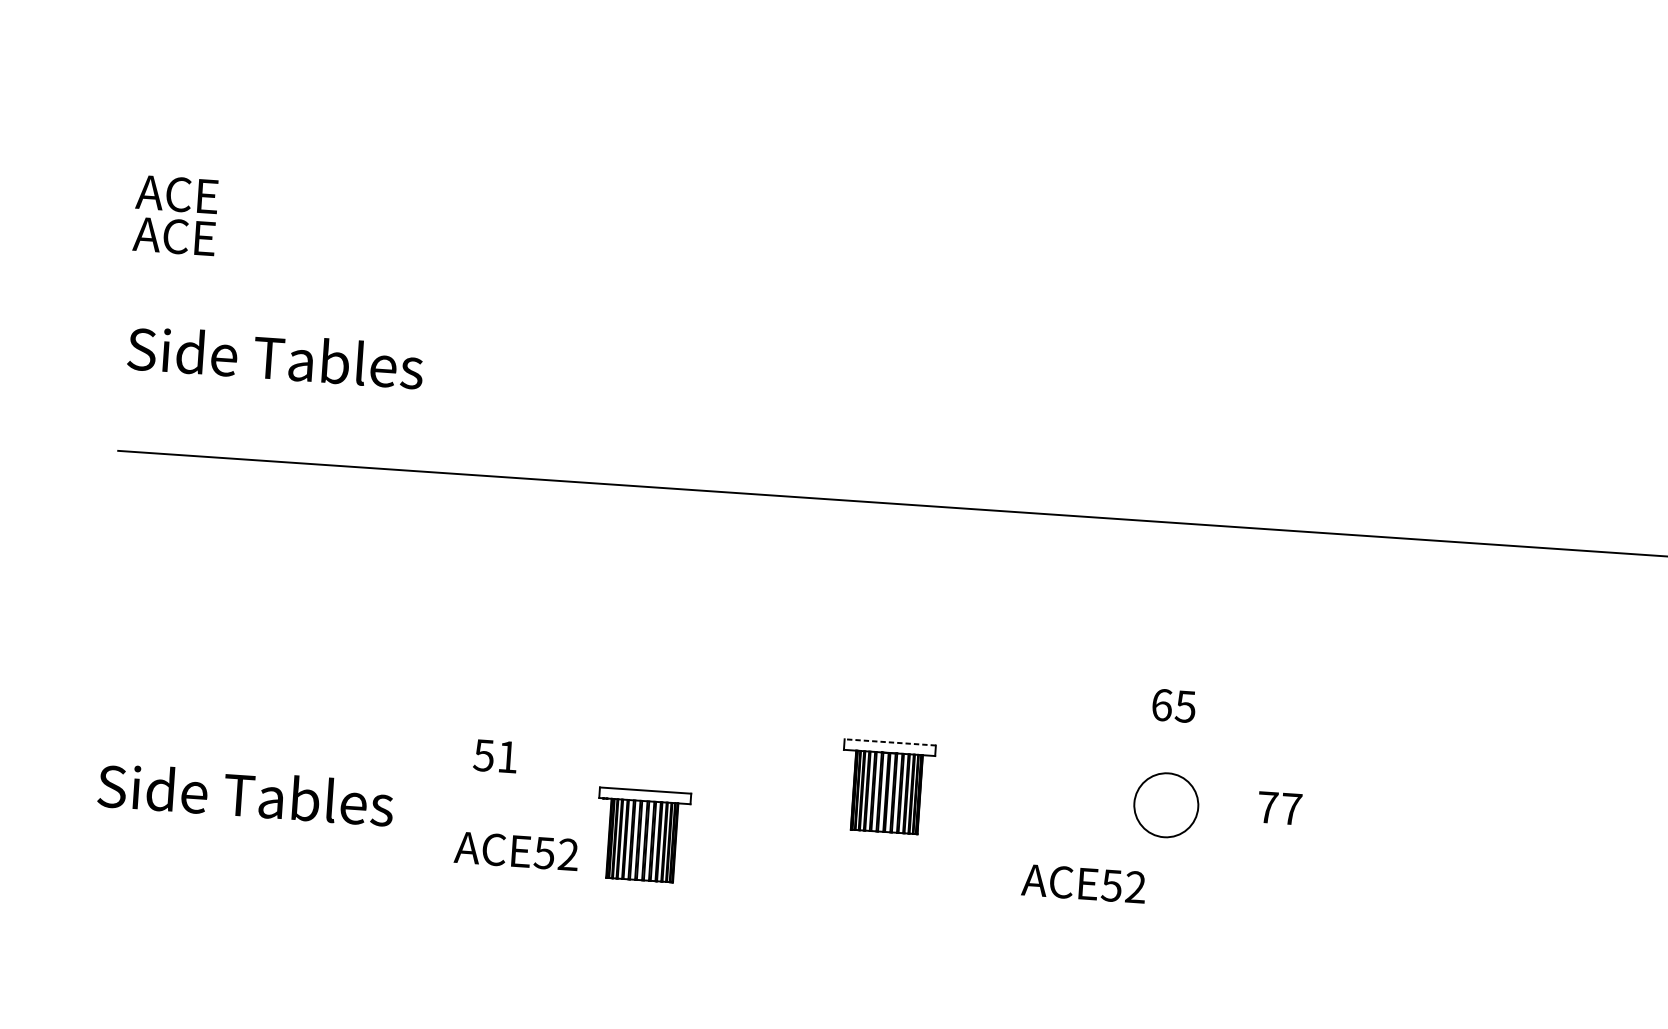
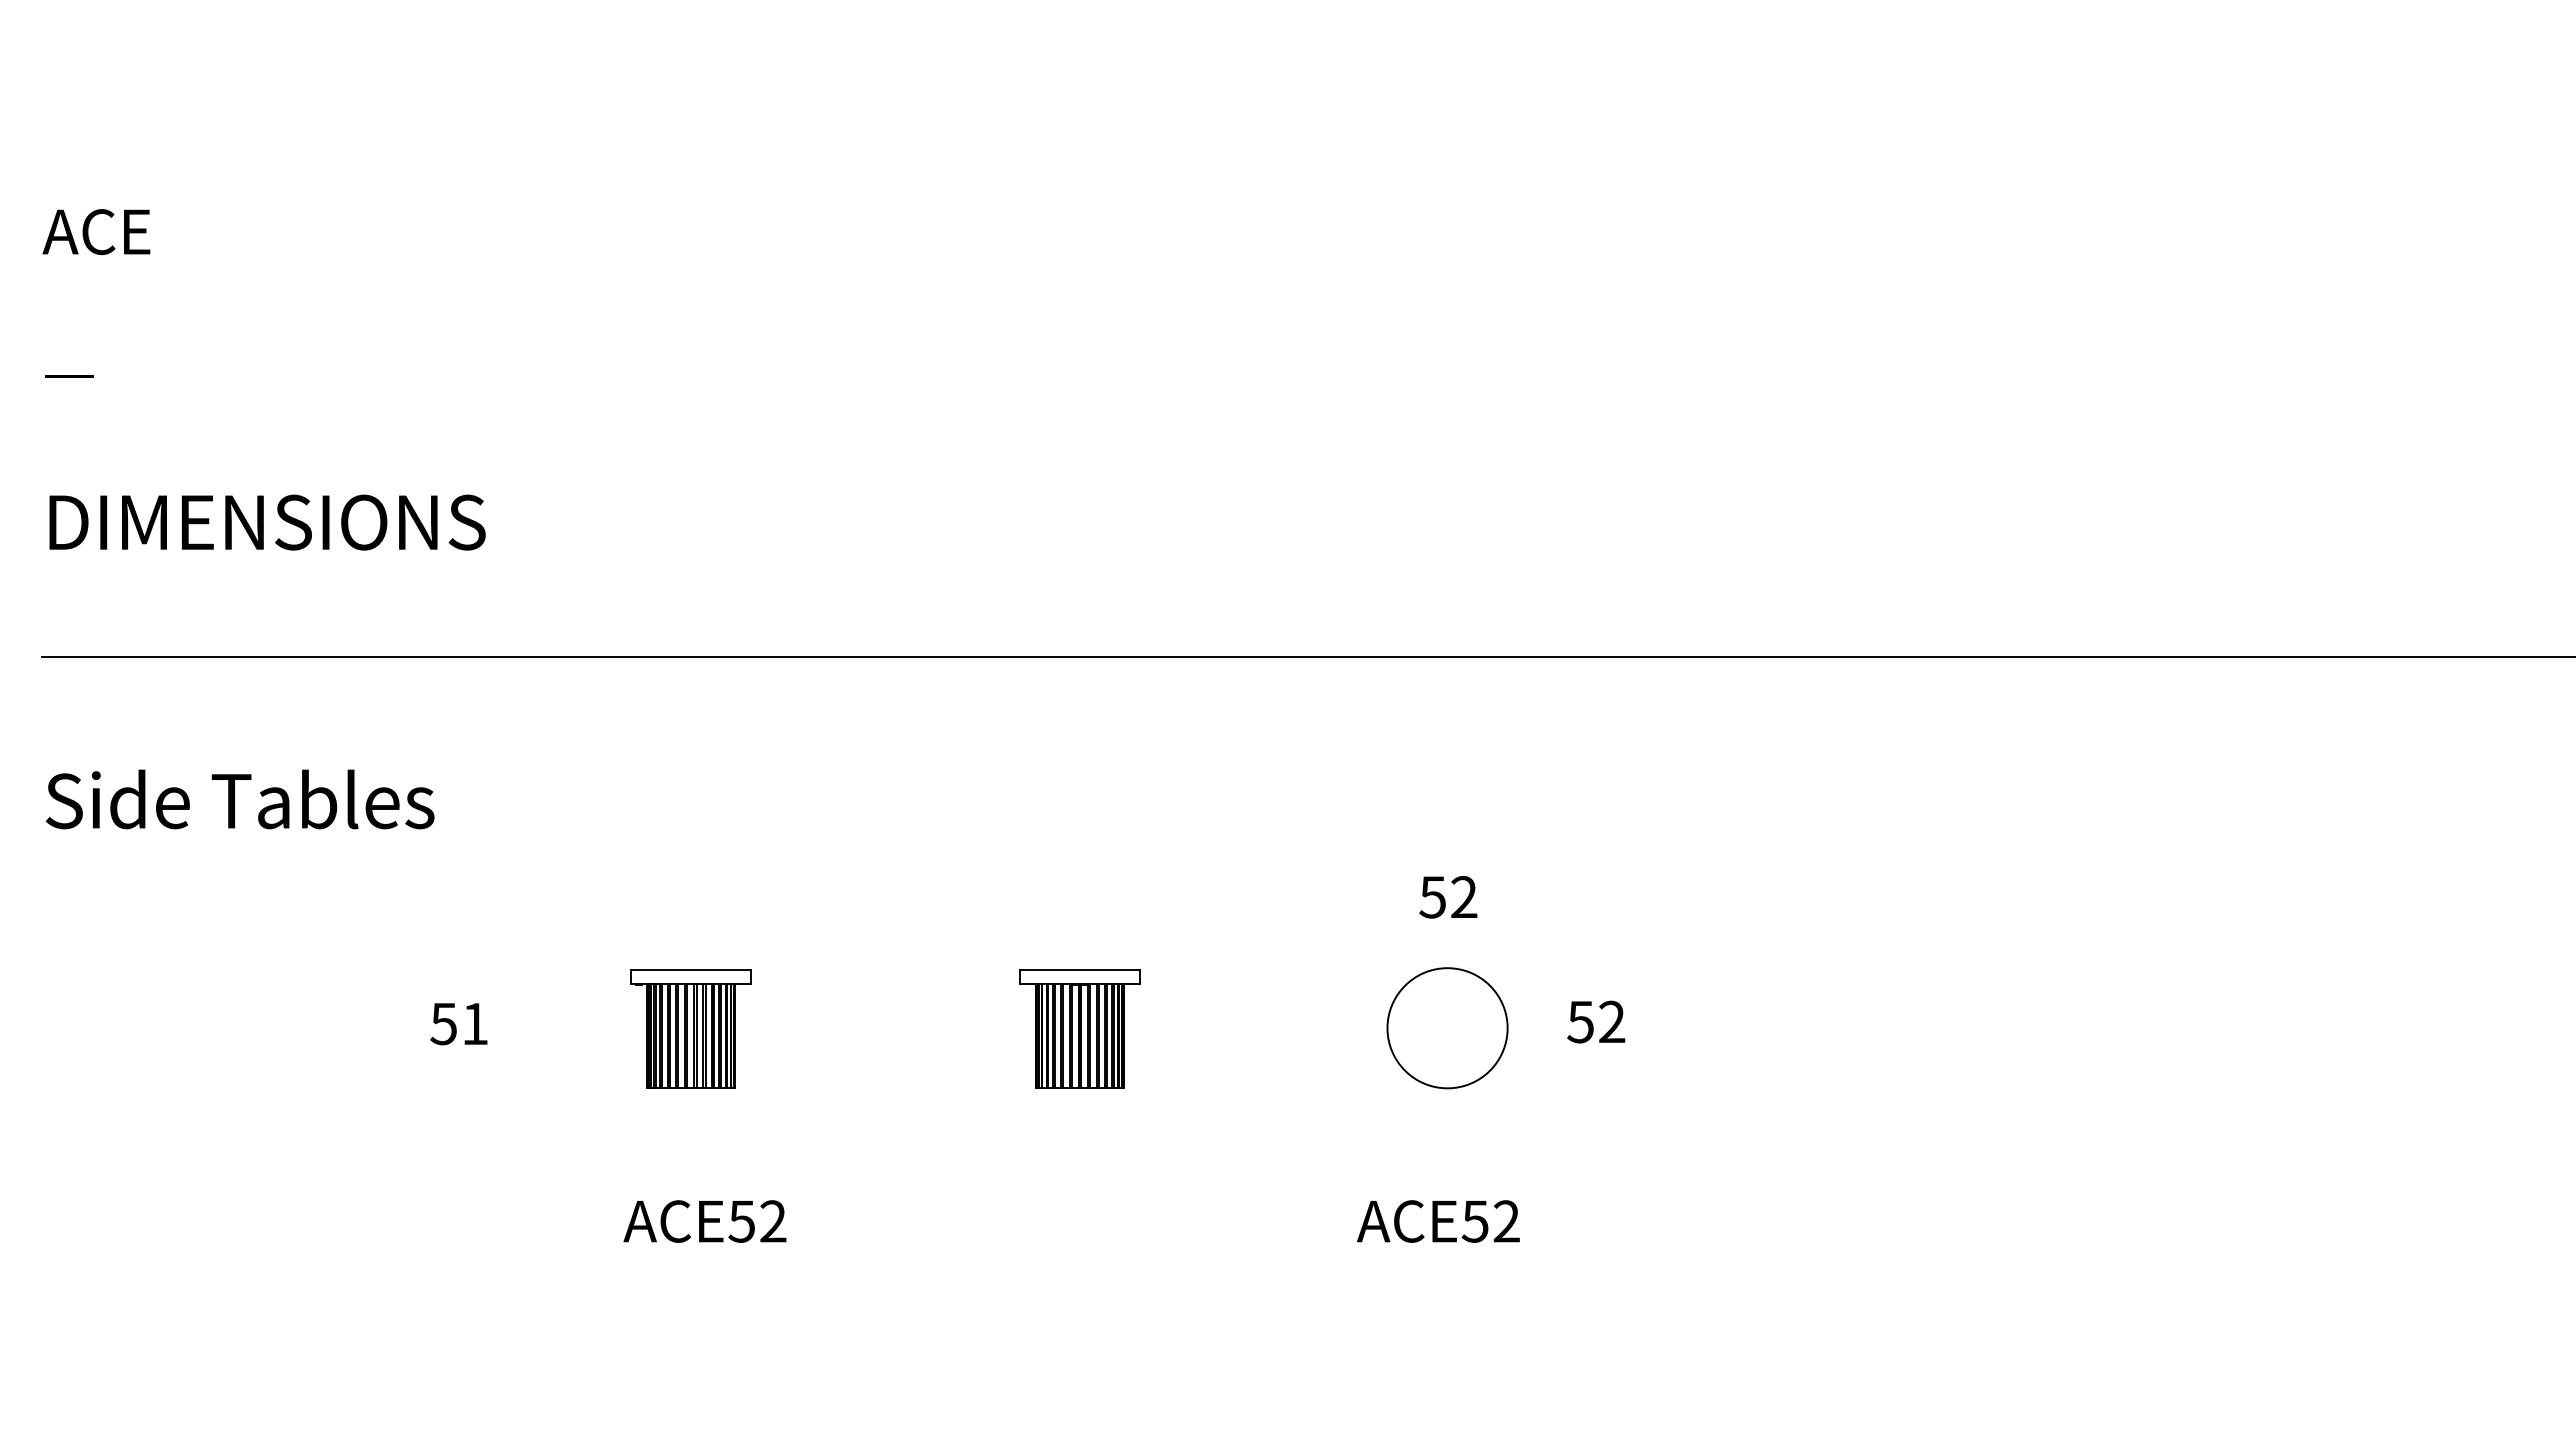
text: (177, 194) -> (96, 232), moved
text: (174, 236) -> (96, 371), ACE -> —
text: (294, 358) -> (265, 520), Side Tables -> DIMENSIONS
text: (1173, 706) -> (1448, 897), 65 -> 52
line: (889, 742) -> (1079, 970), dashed -> solid
text: (495, 756) -> (458, 1024), moved
text: (245, 794) -> (239, 799), moved
circle: (1166, 805) -> (1447, 1028), size x1.43
text: (1279, 807) -> (1596, 1021), 77 -> 52
part: (642, 834) -> (690, 1028), moved
text: (516, 851) -> (704, 1221), moved
text: (1083, 883) -> (1438, 1221), moved

